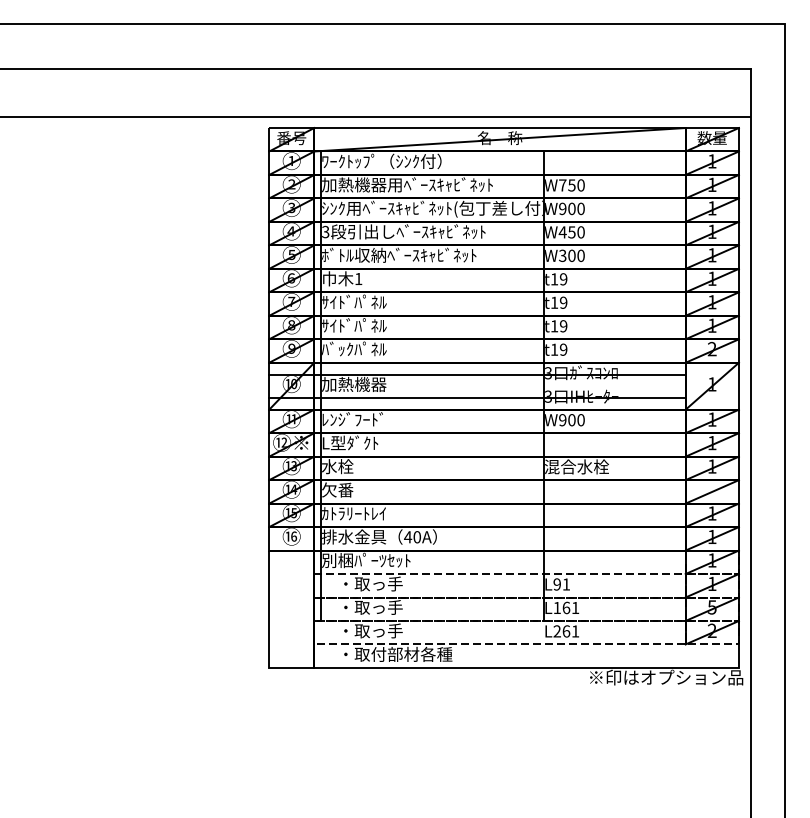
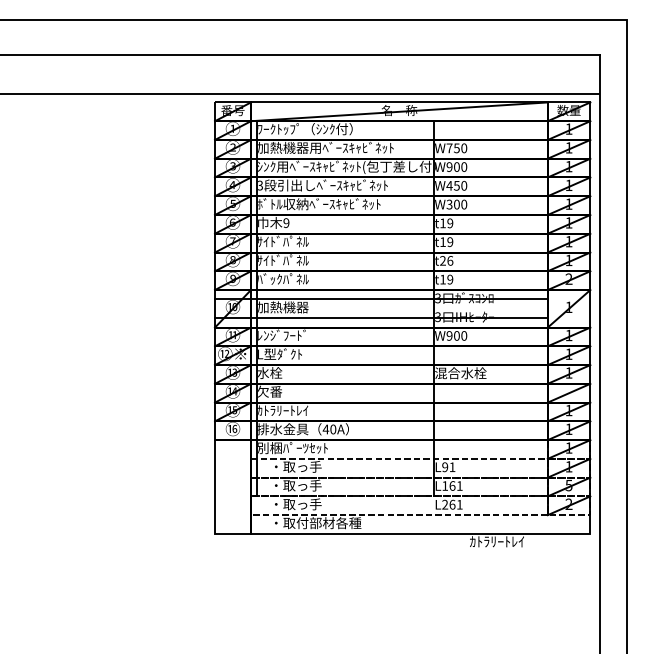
text: (358, 279) -> (286, 223), 1 -> 9
text: (558, 325) -> (446, 260), t19 -> t26
text: (665, 677) -> (531, 541), ※印はオプション品 -> ｶﾄﾗﾘｰﾄﾚｲ

